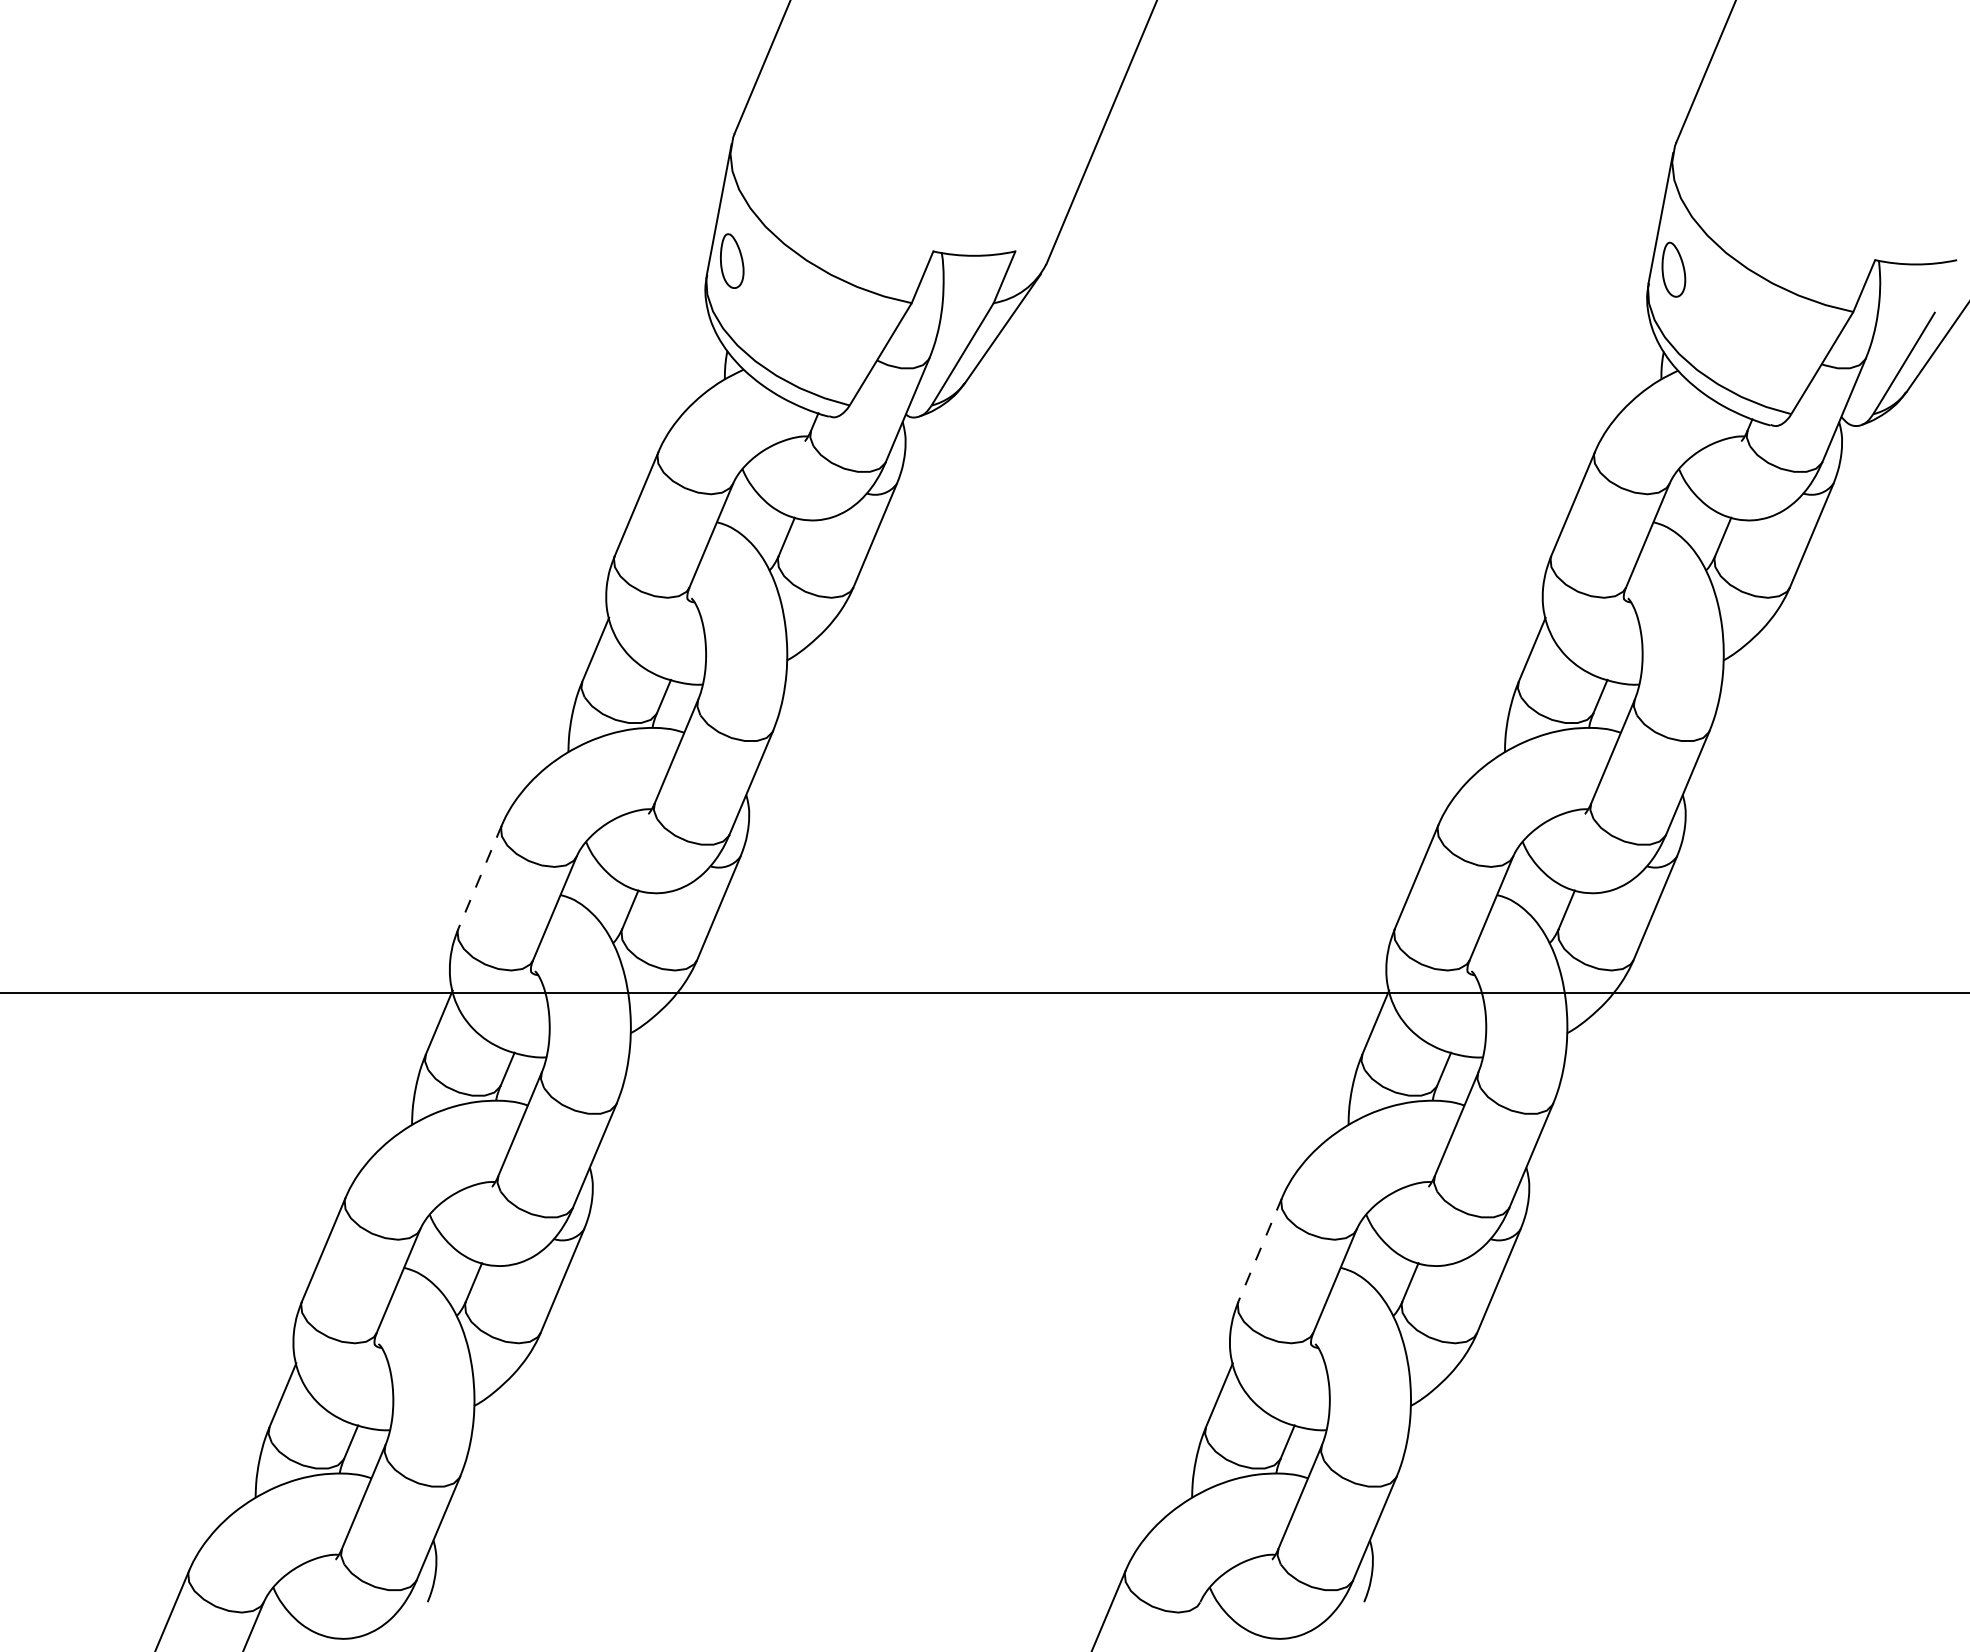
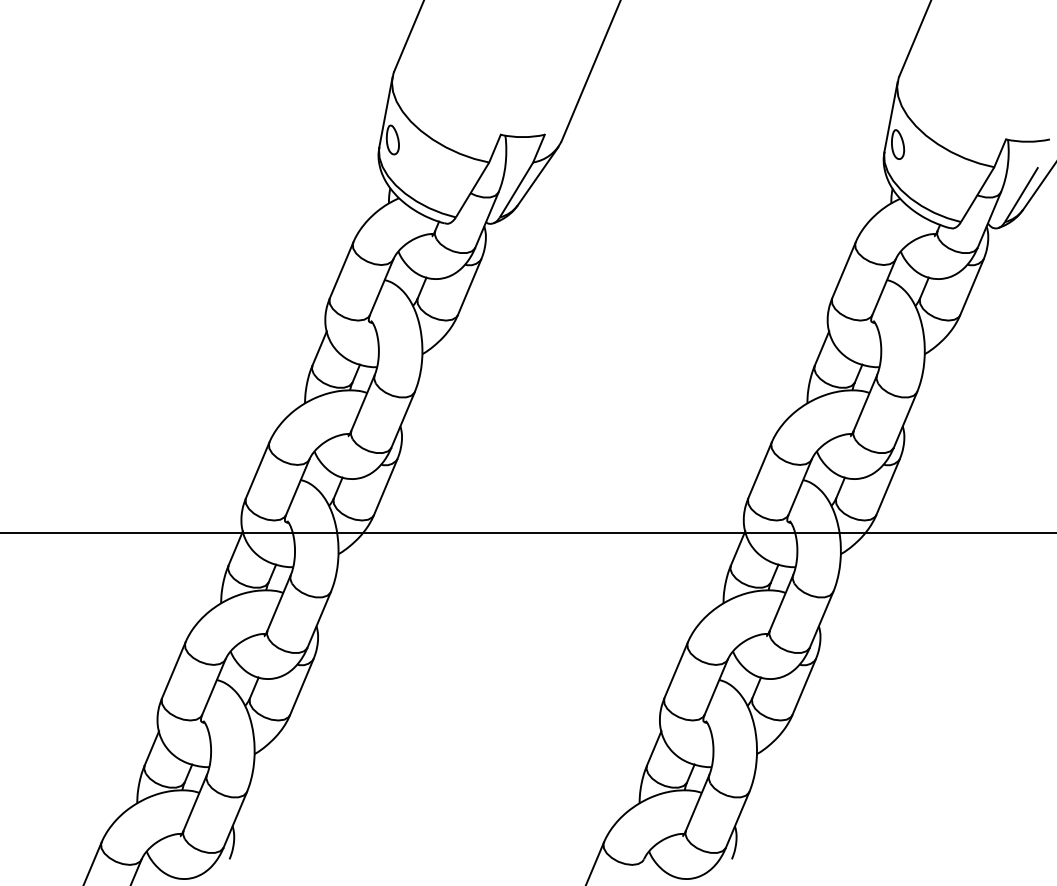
line: (479, 877) -> (257, 470), dashed -> solid
line: (1259, 1250) -> (675, 670), dashed -> solid

